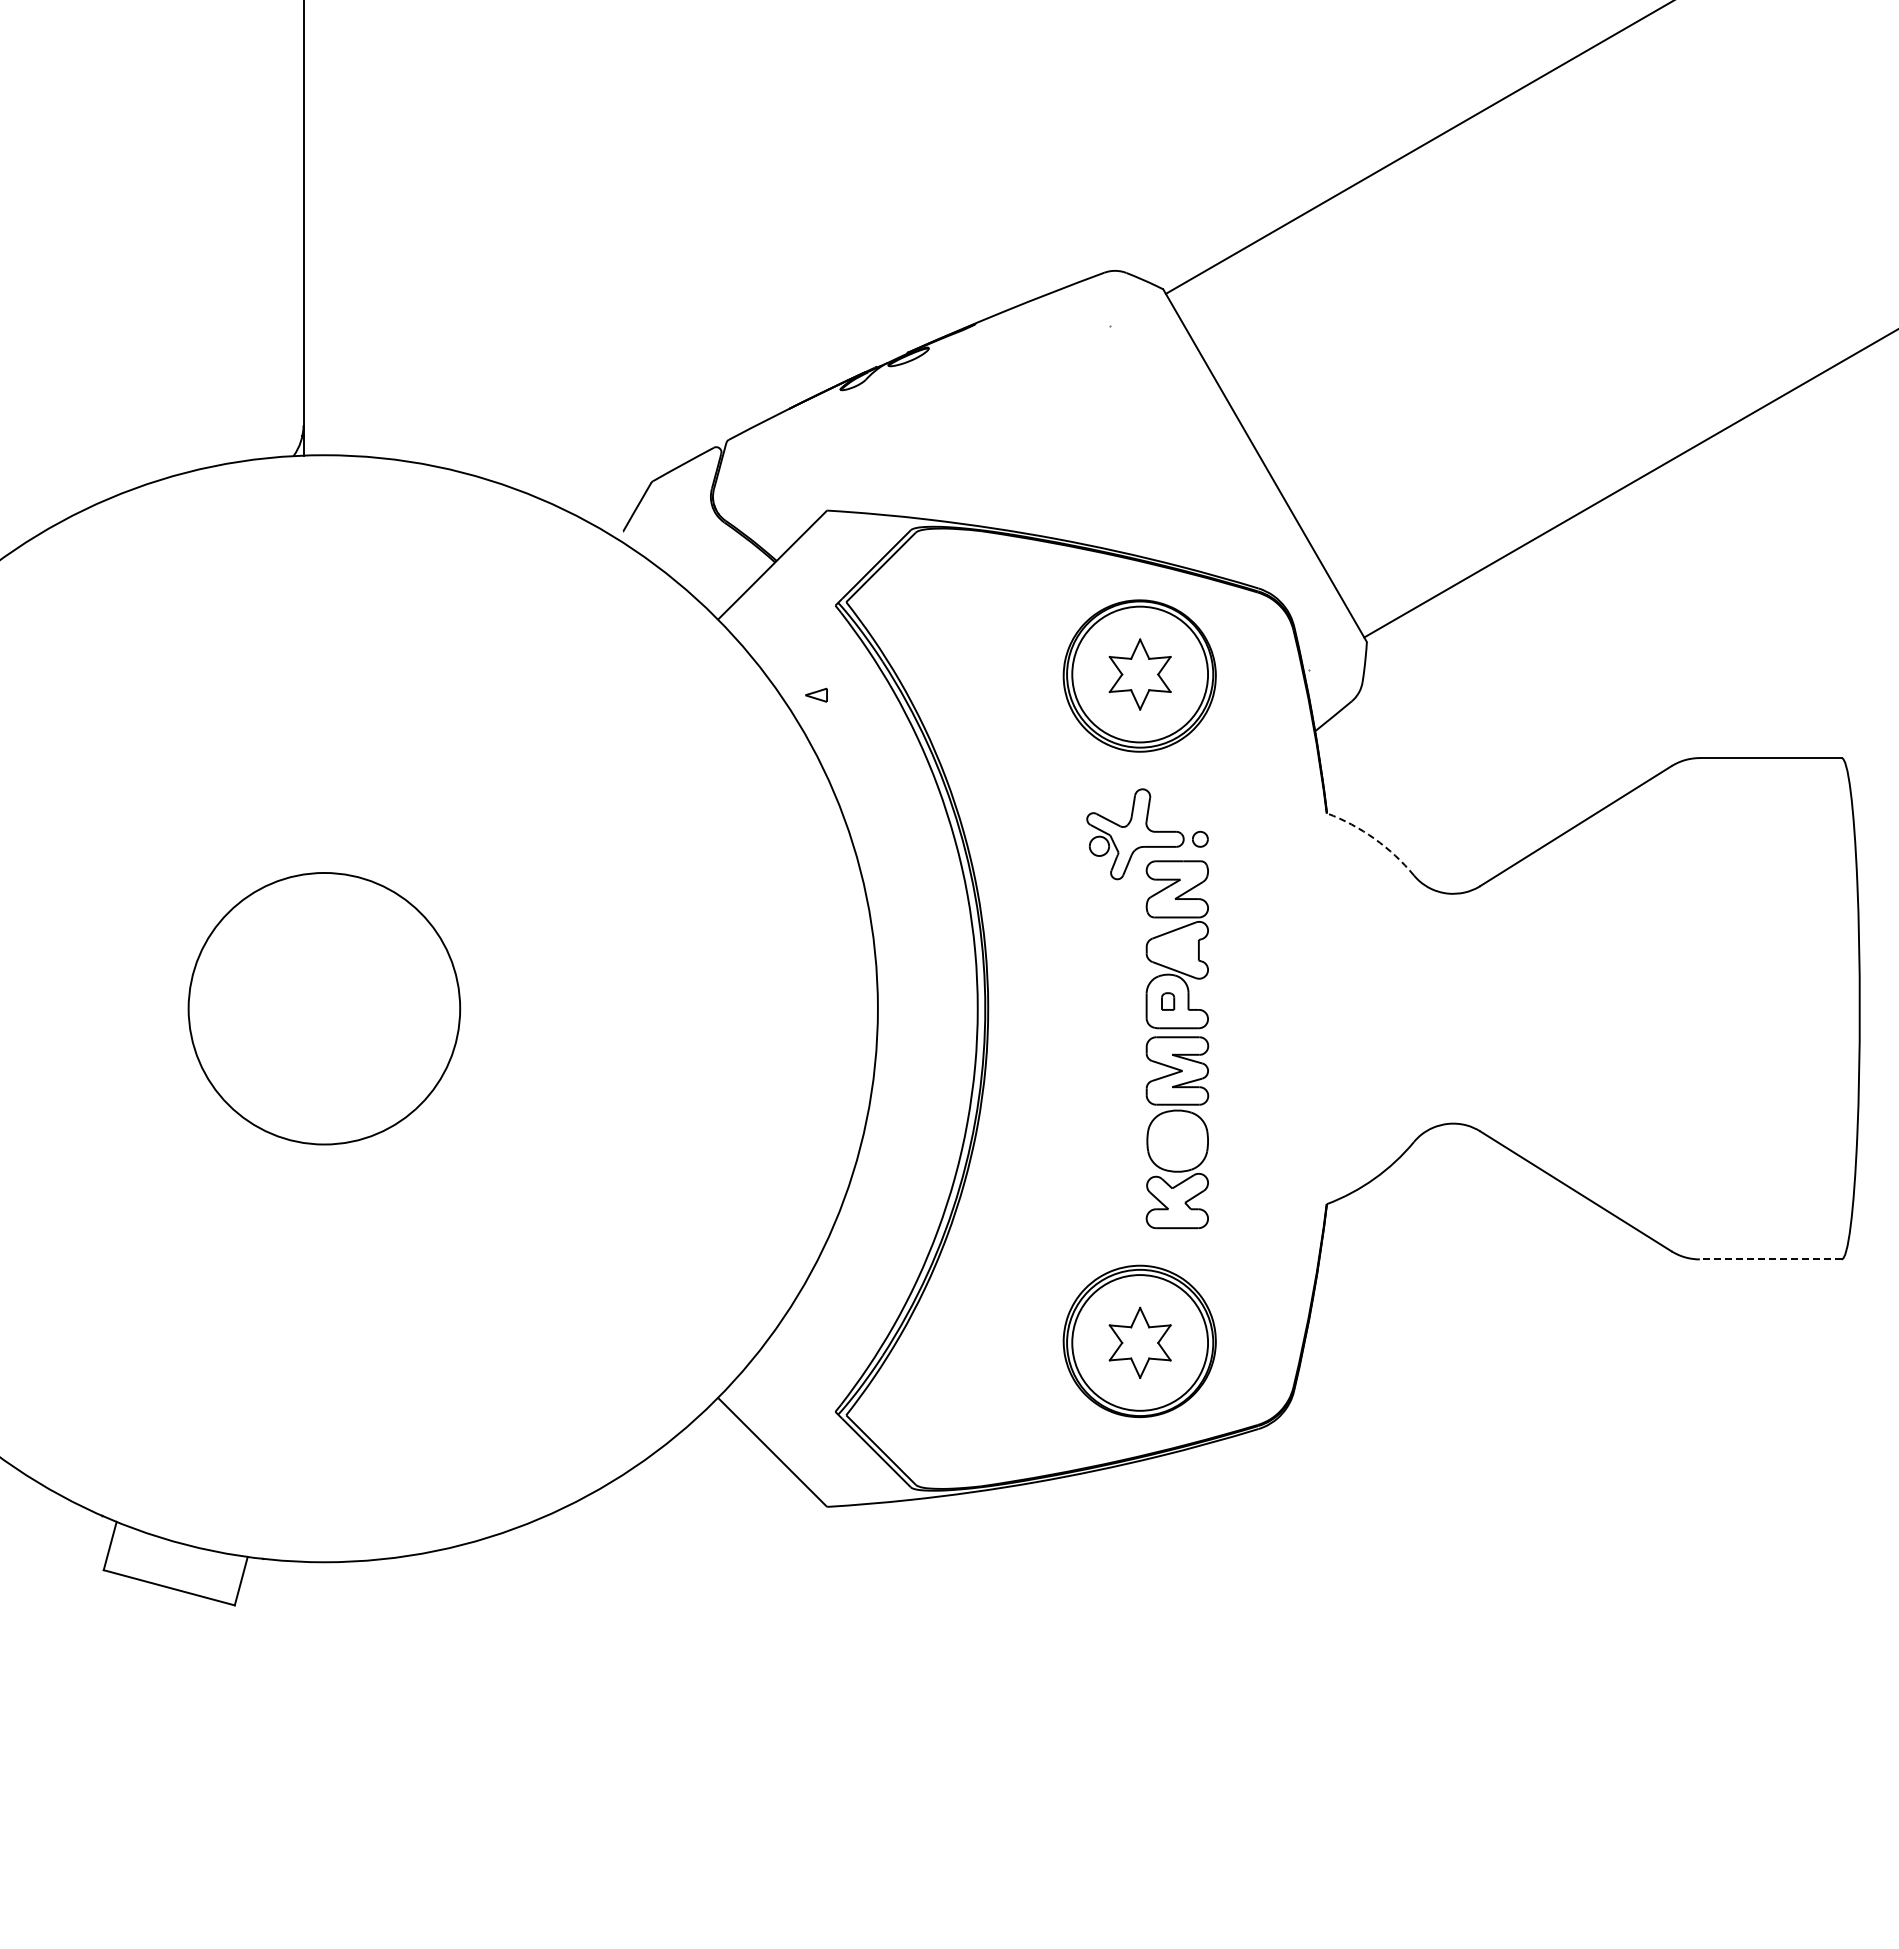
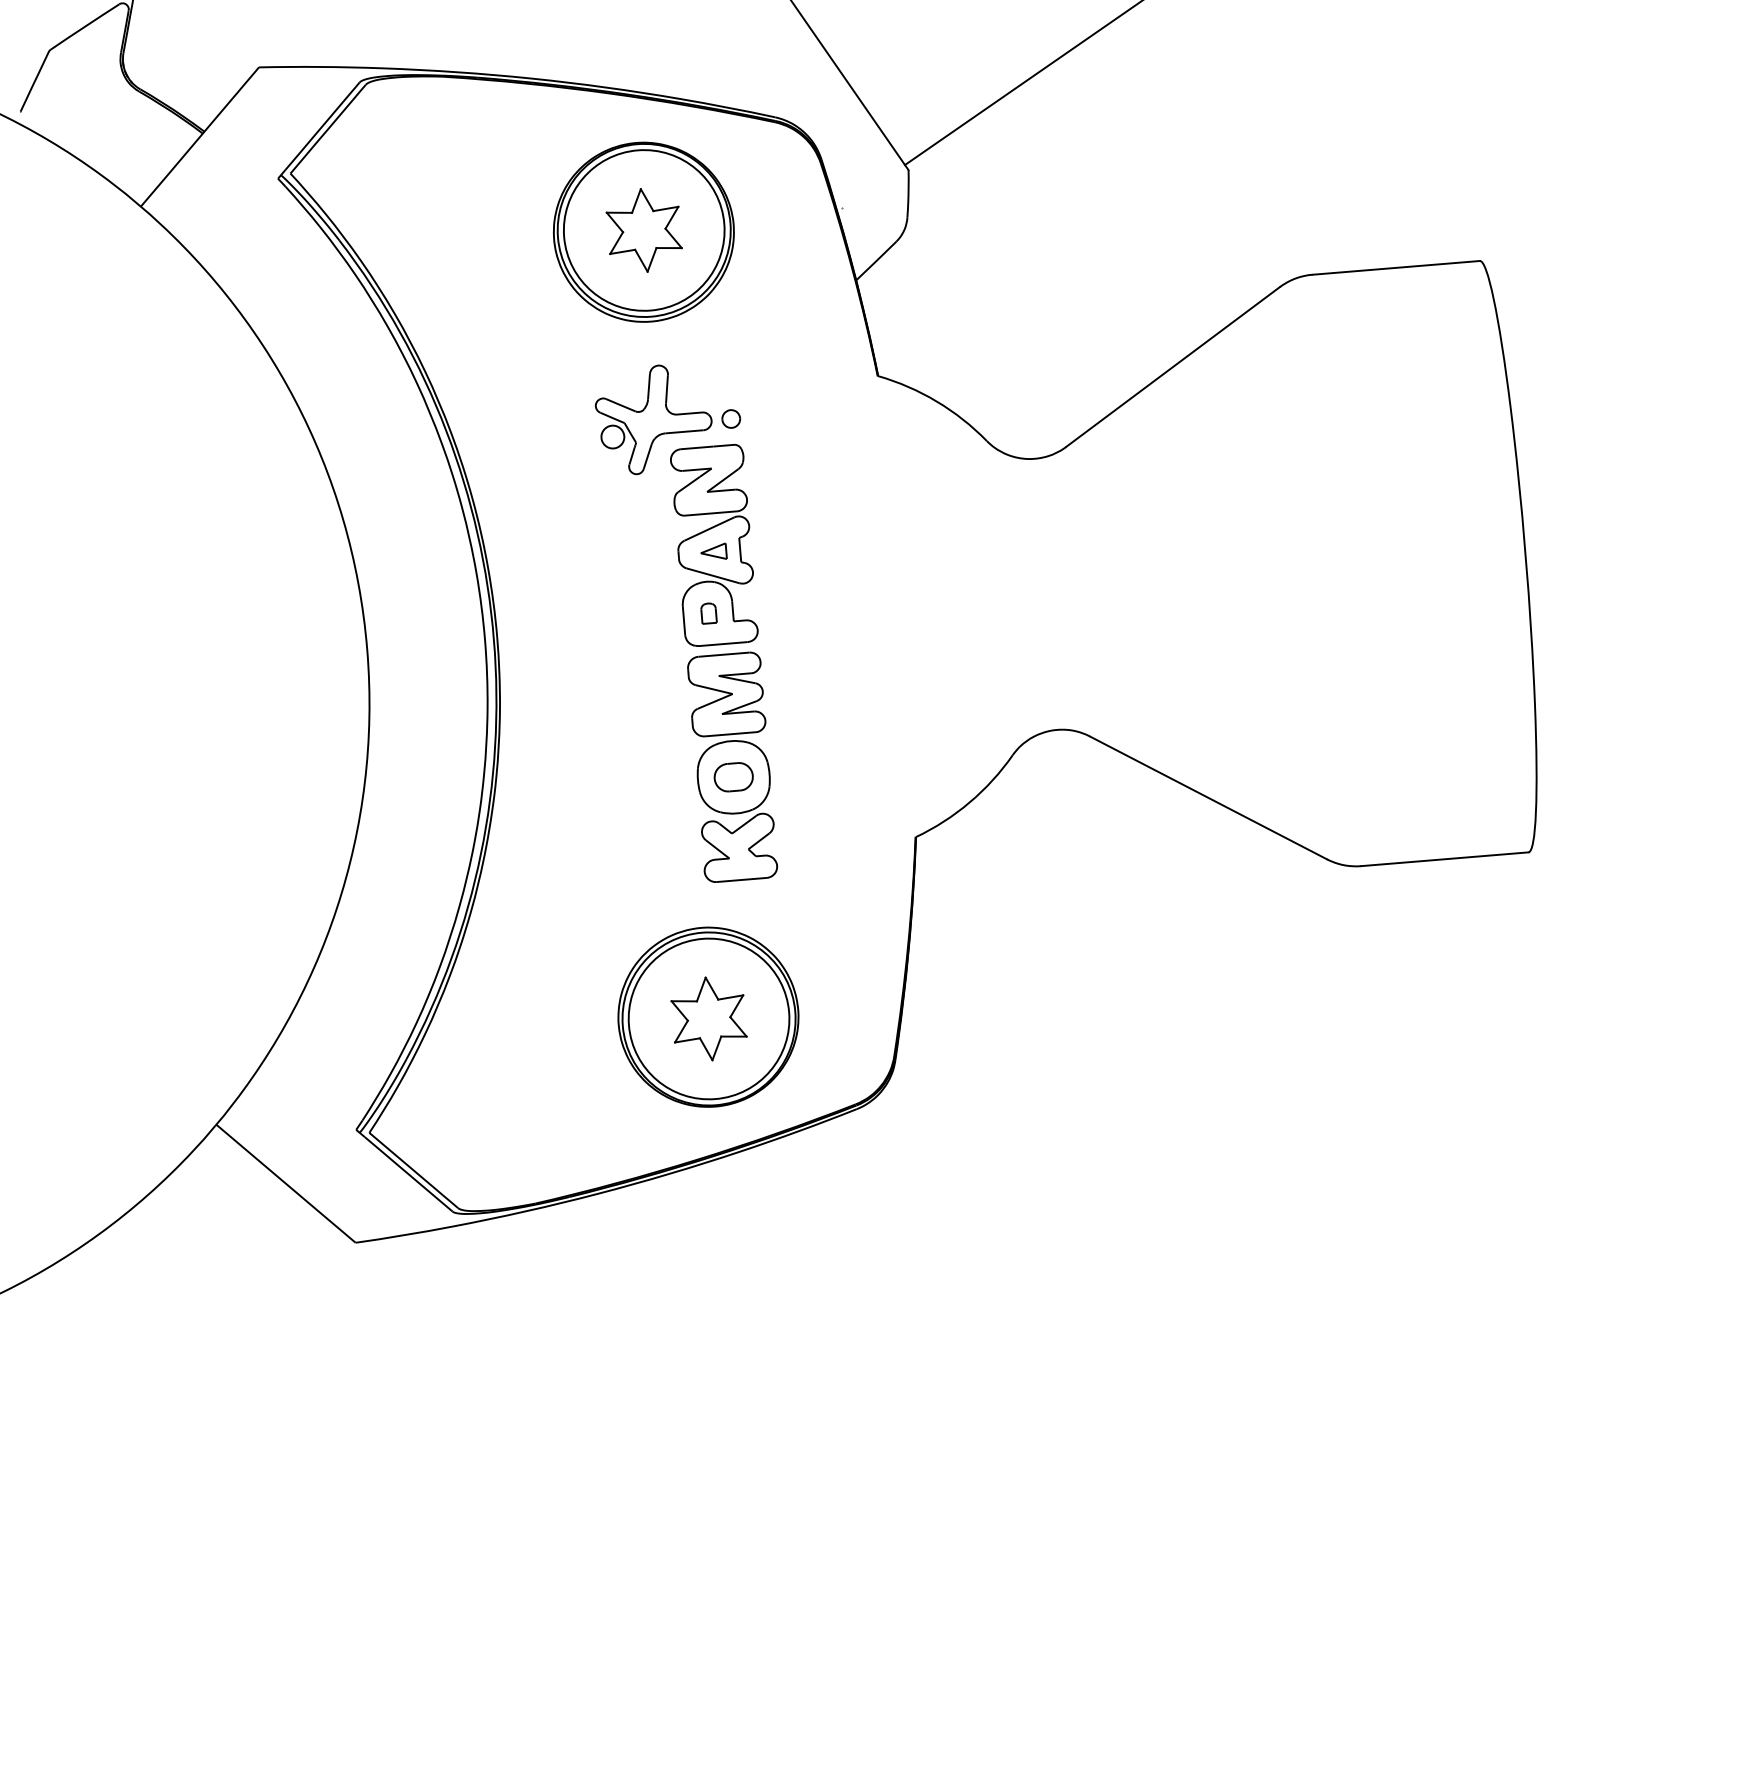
part: (816, 694) -> (713, 551), moved
arc: (1374, 838) -> (936, 401), dashed -> solid
part: (1177, 1140) -> (733, 776), added
line: (1770, 1259) -> (1444, 859), dashed -> solid

